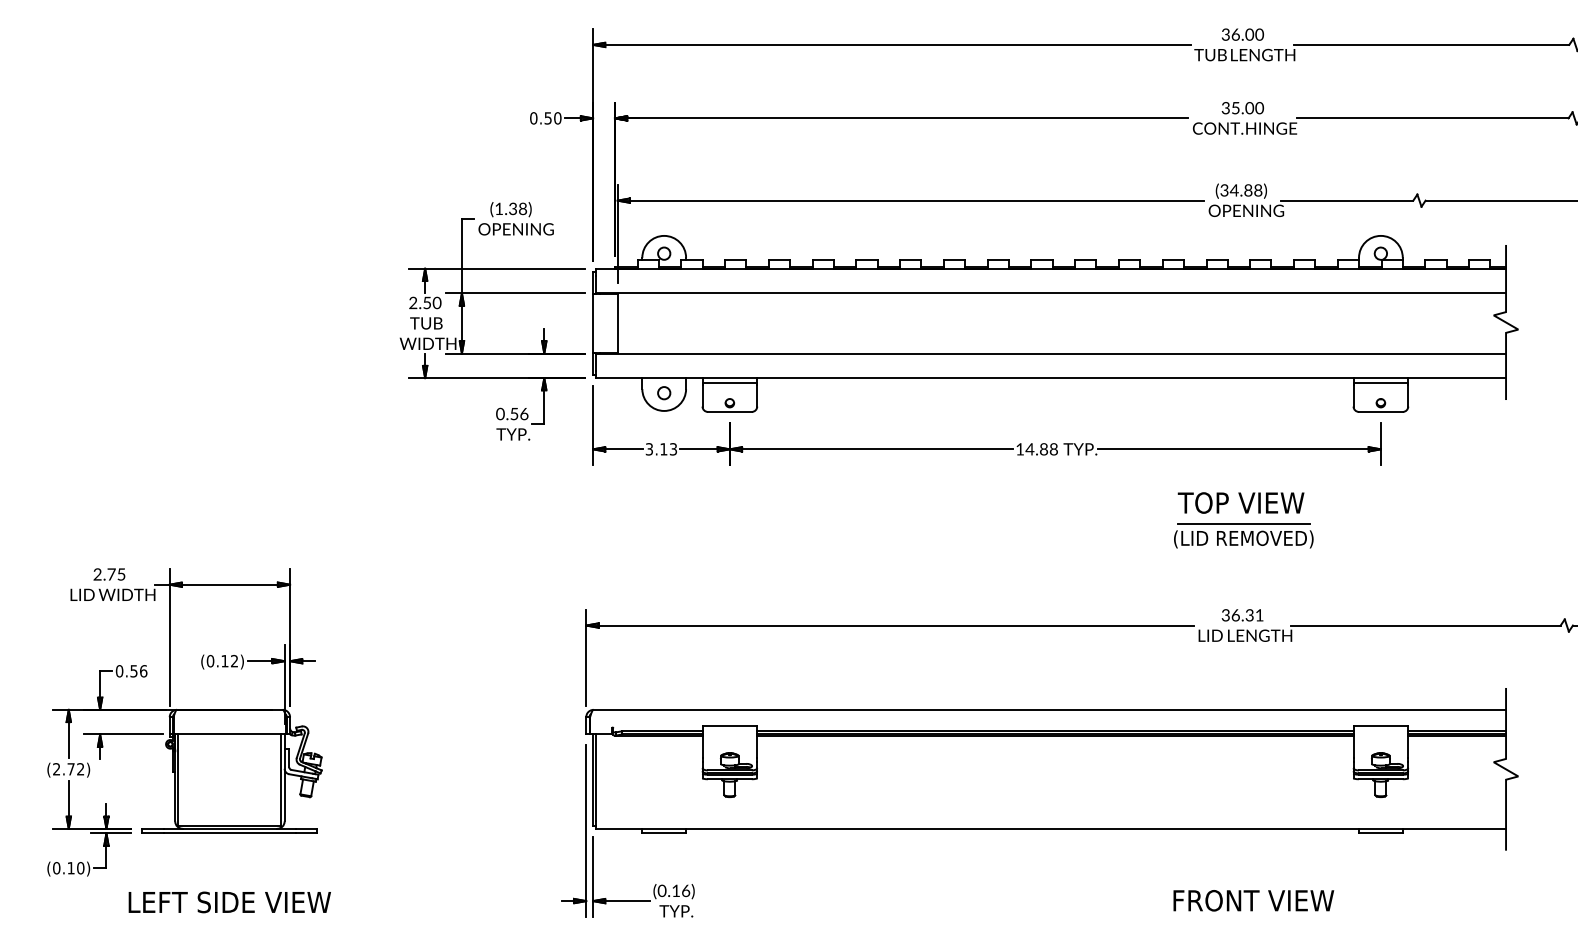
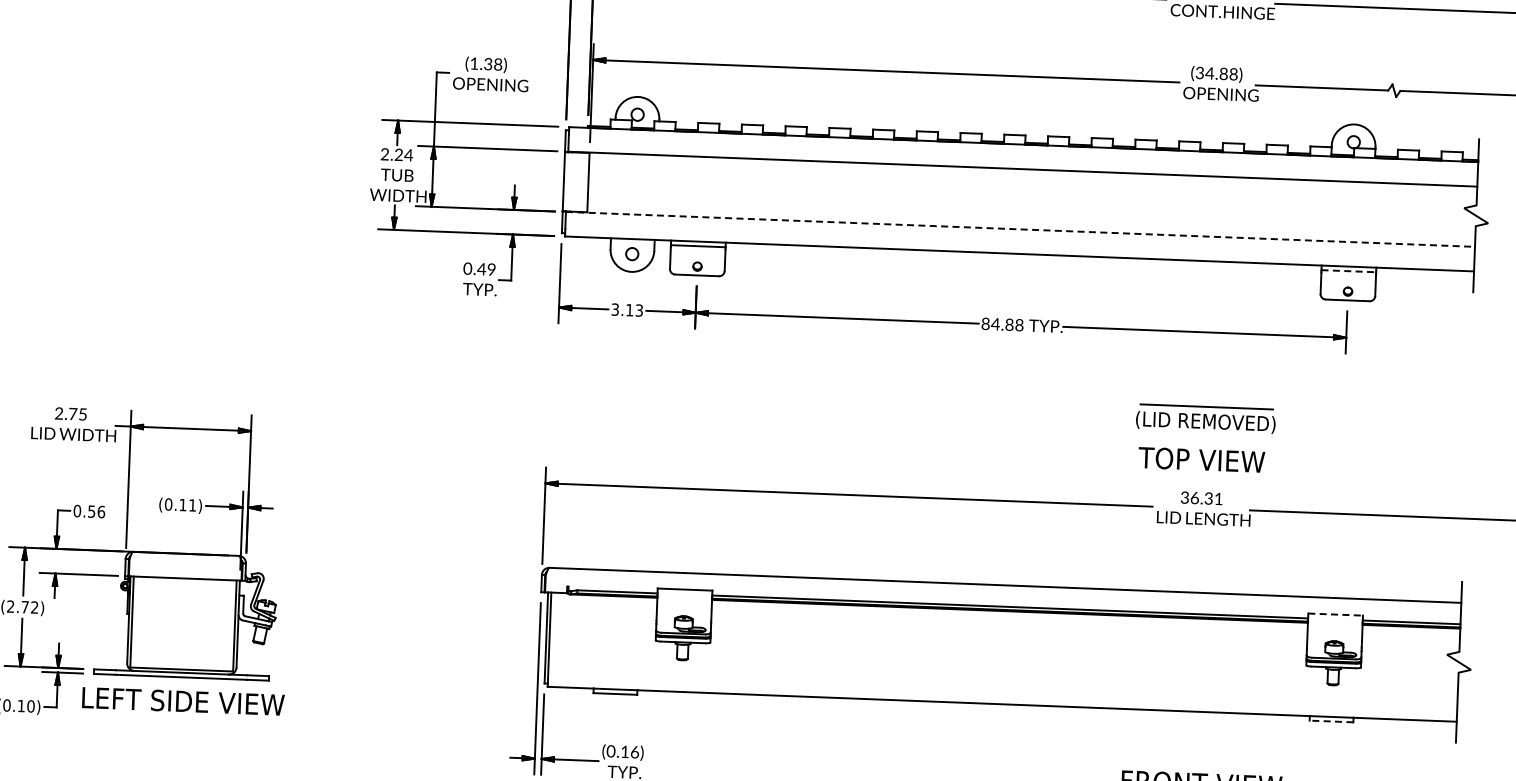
text: (432, 302) -> (404, 154), 2.50 -> 2.24
line: (1051, 353) -> (1020, 229), solid -> dashed
line: (1381, 382) -> (1349, 270), solid -> dashed
text: (518, 413) -> (485, 268), 0.56 -> 0.49
text: (1020, 449) -> (986, 324), 14.88 -> 84.88
text: (1240, 502) -> (1201, 459), moved
text: (234, 660) -> (192, 504), (0.12) -> (0.11)
line: (1381, 726) -> (1336, 614), solid -> dashed
line: (1380, 833) -> (1331, 721), solid -> dashed
text: (229, 902) -> (183, 701), moved

